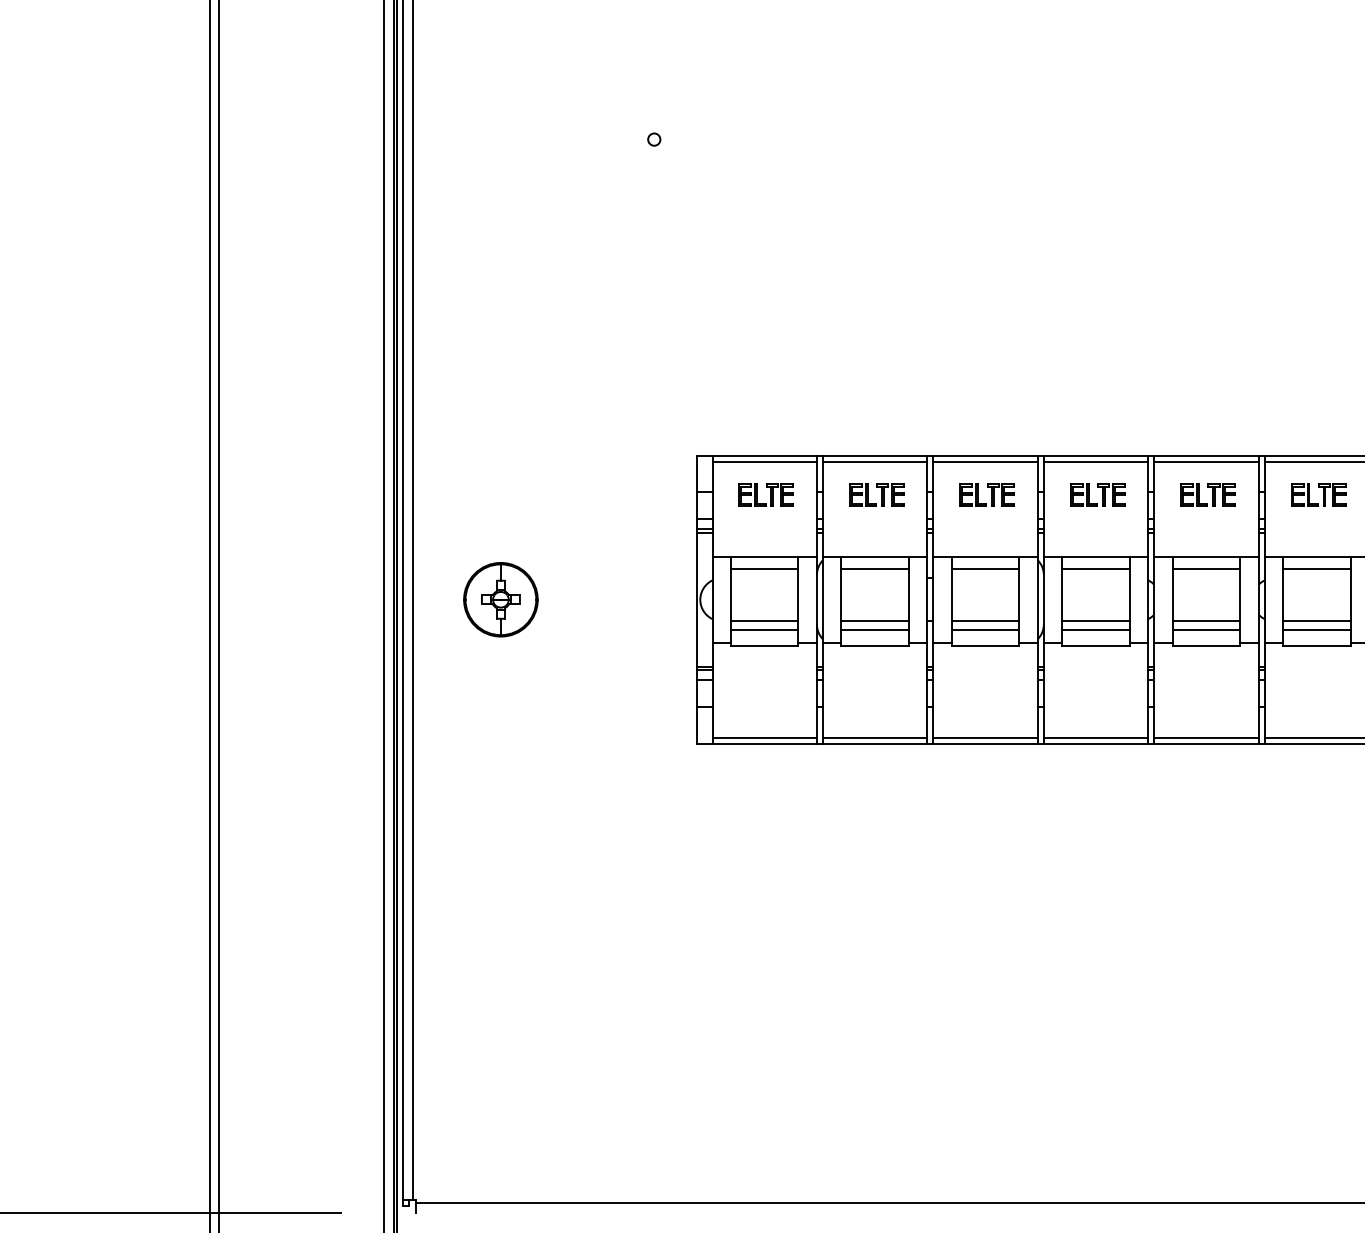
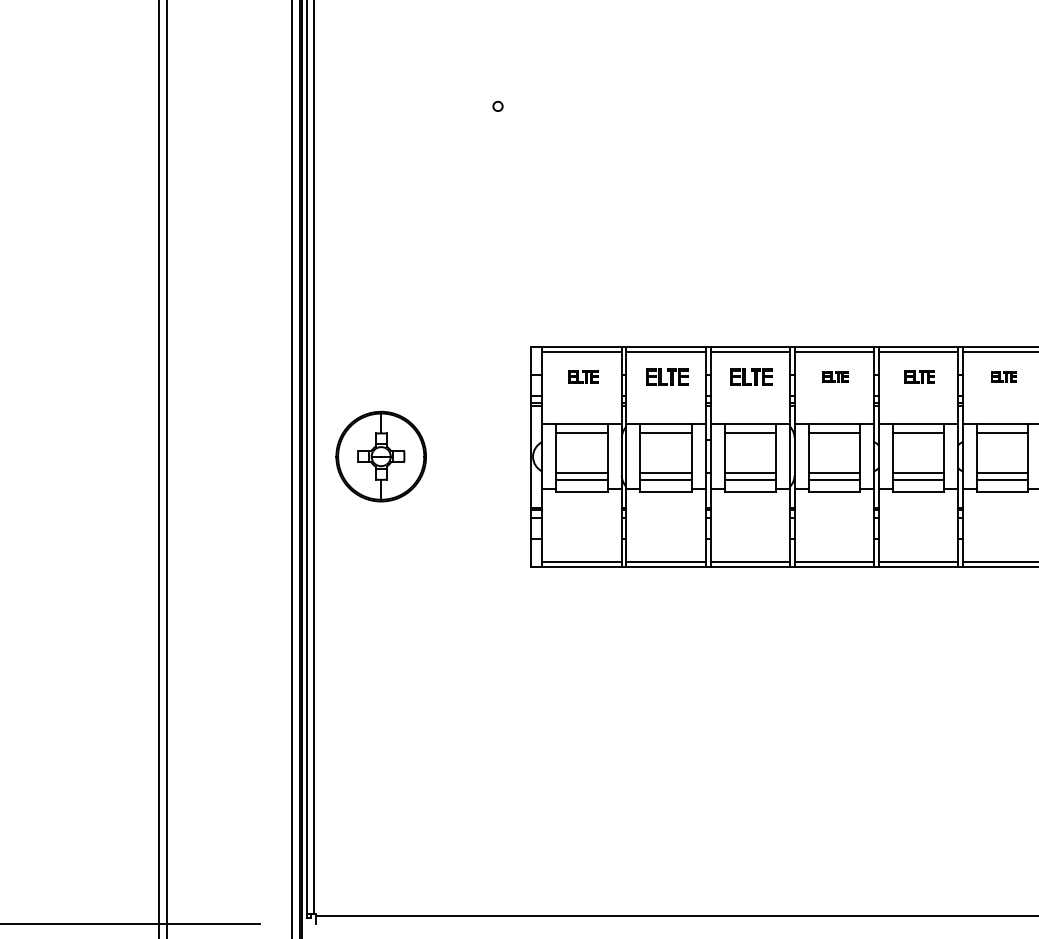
part: (765, 494) -> (582, 376), size x0.7
part: (1097, 494) -> (835, 376), size x0.6
part: (1207, 494) -> (919, 376), size x0.7
part: (1318, 494) -> (1003, 376), size x0.6
part: (500, 599) -> (380, 456), size x1.6

